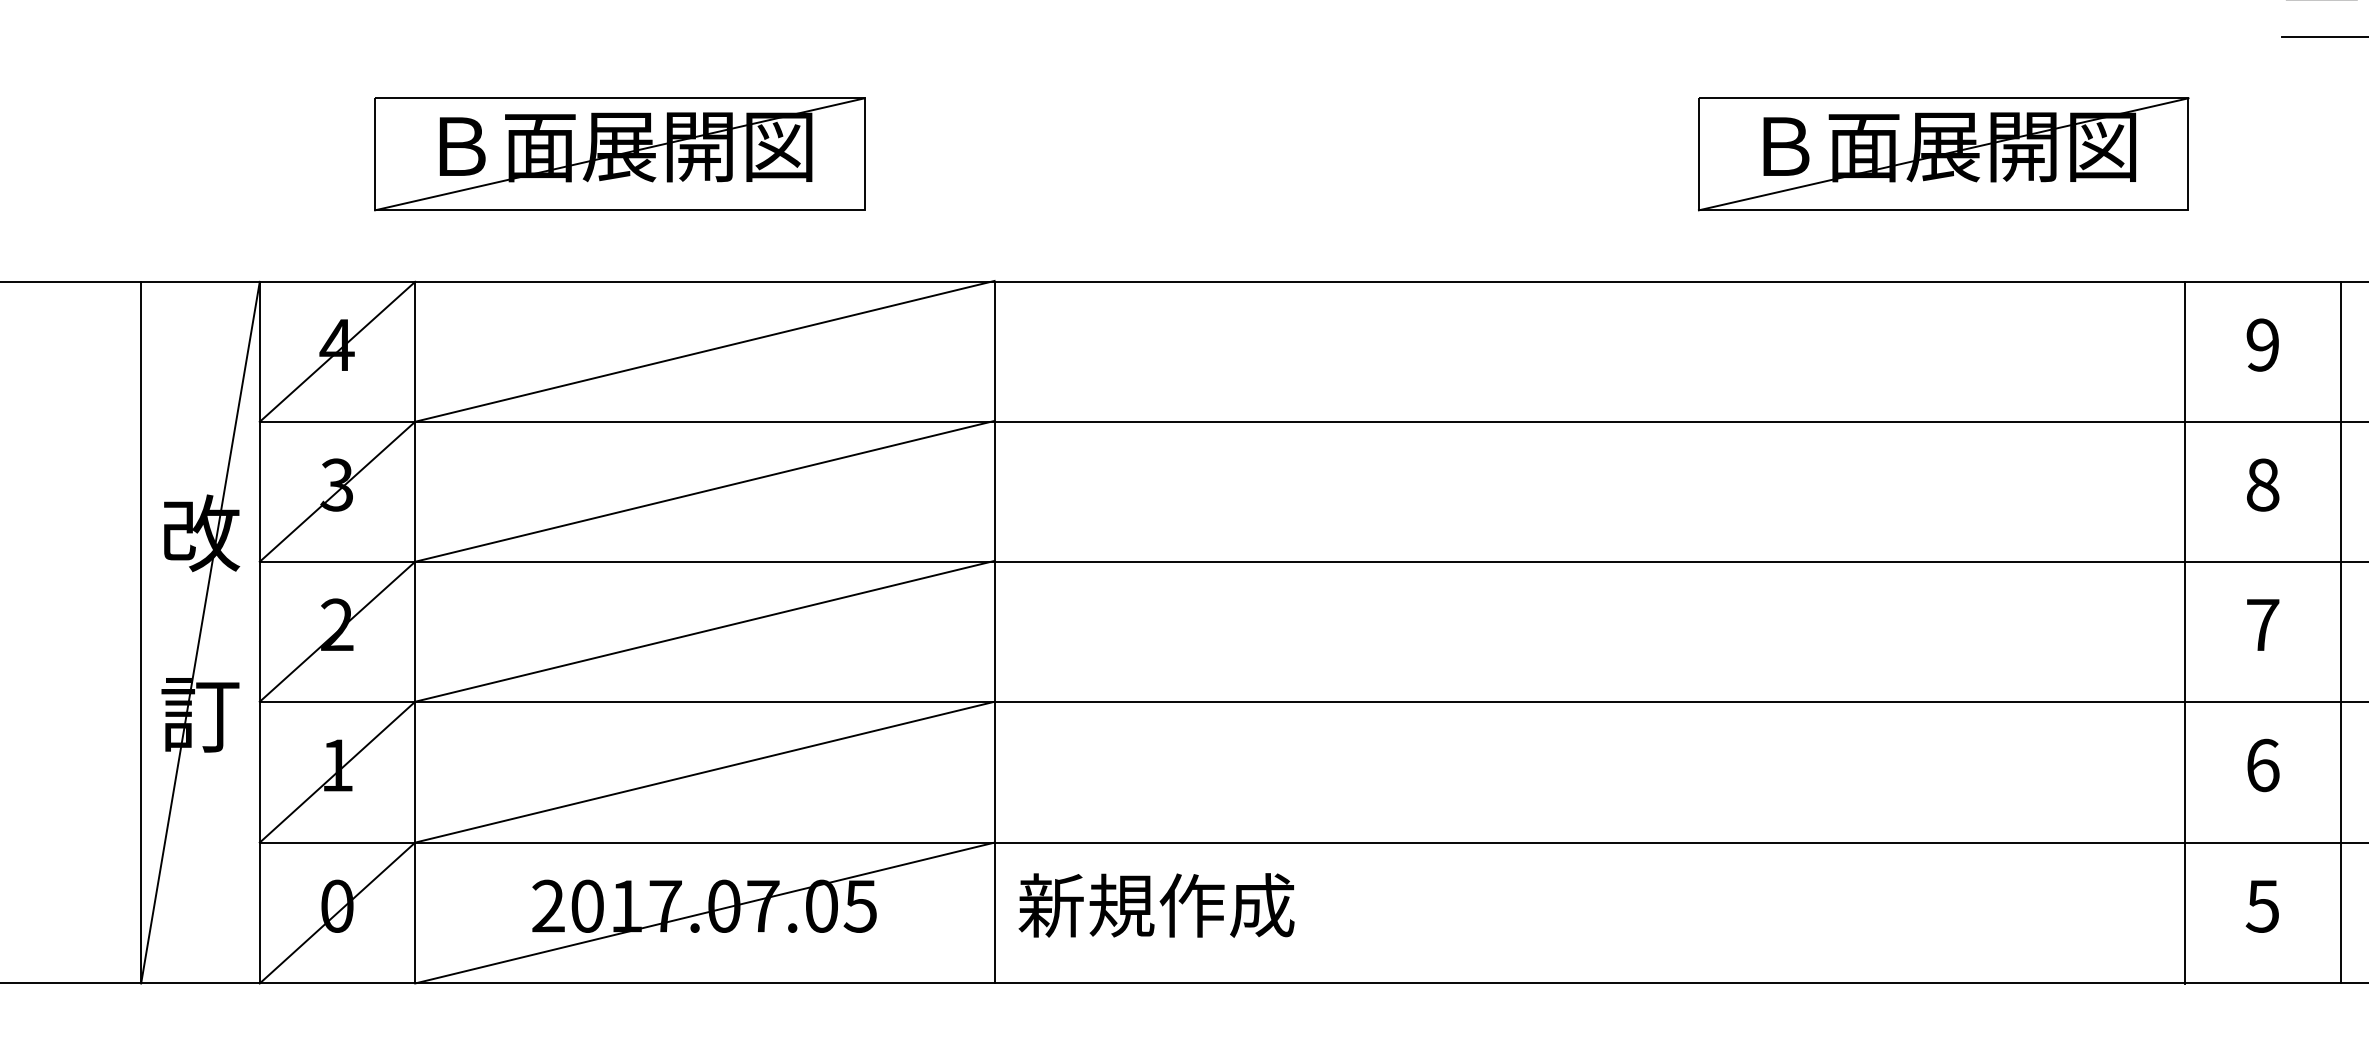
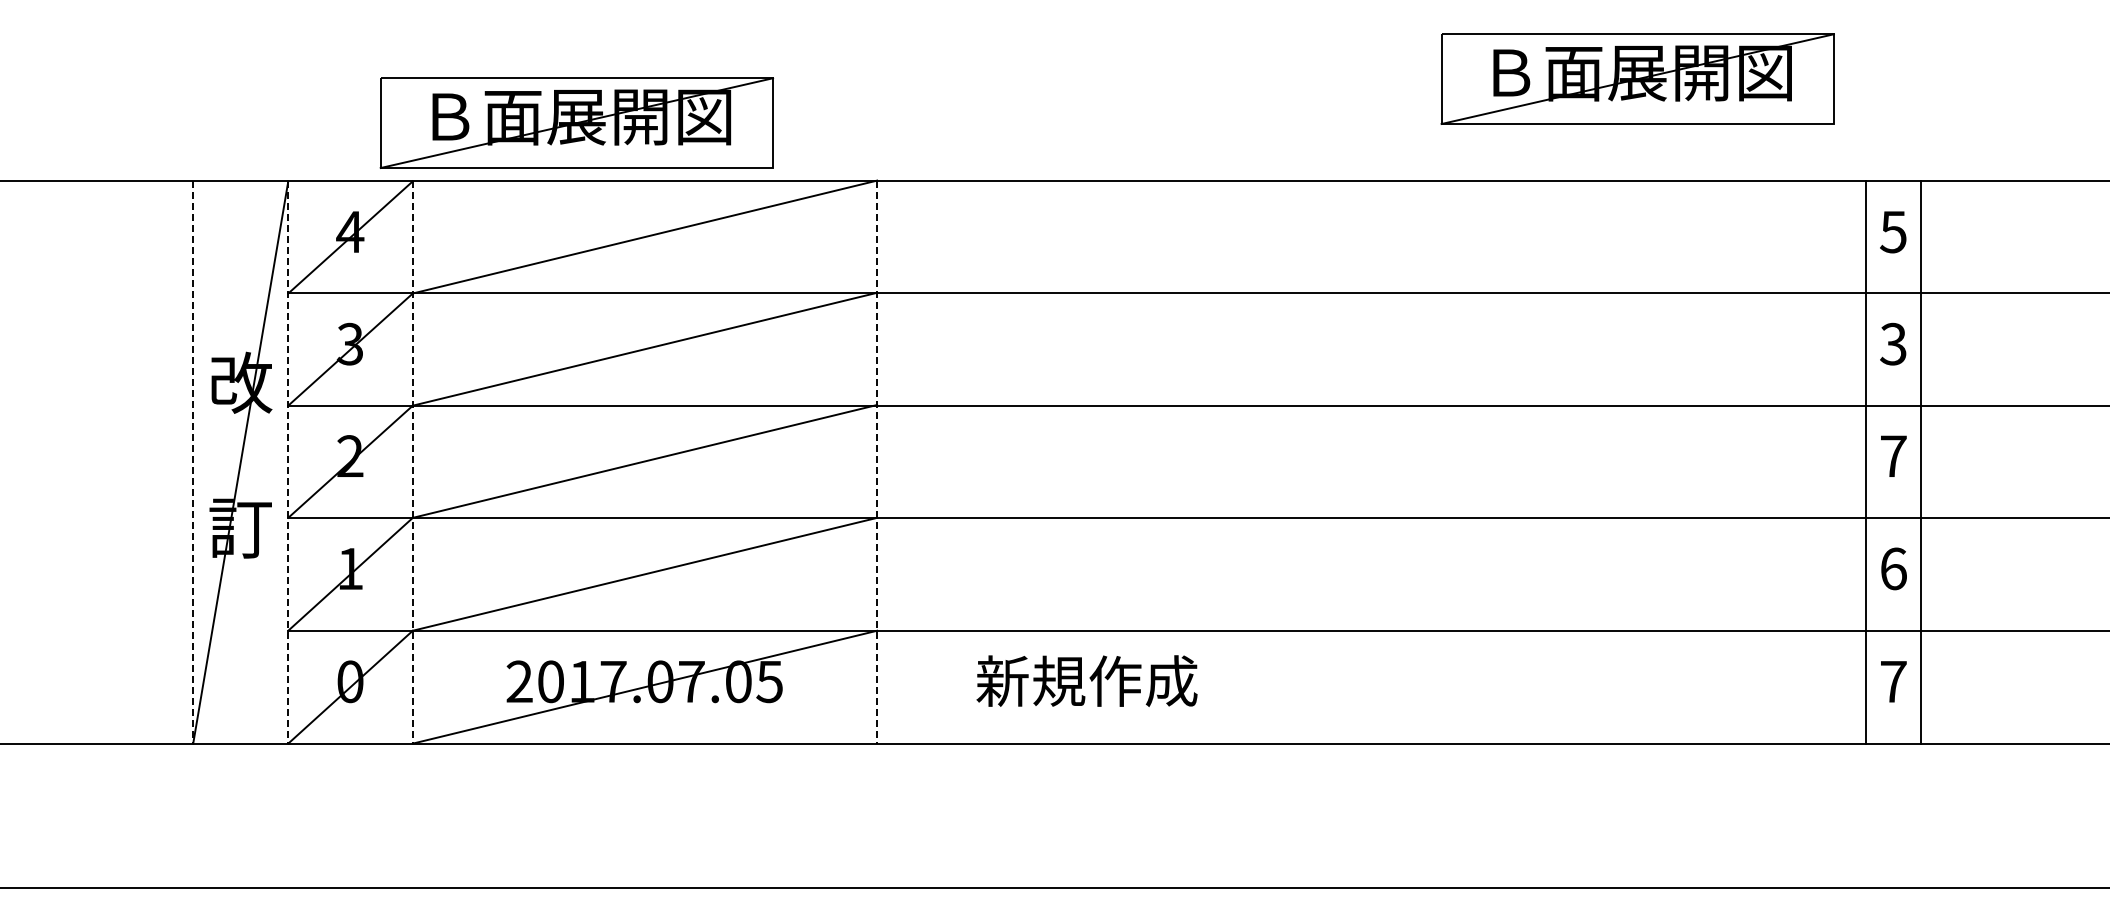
part: (619, 153) -> (576, 122), moved
text: (2262, 344) -> (1893, 231), 9 -> 5
text: (2262, 484) -> (1893, 343), 8 -> 3
line: (141, 632) -> (193, 462), solid -> dashed
line: (260, 632) -> (288, 462), solid -> dashed
line: (414, 632) -> (412, 462), solid -> dashed
line: (995, 632) -> (877, 462), solid -> dashed
line: (2185, 632) -> (1865, 462), moved
line: (2341, 632) -> (1921, 462), moved
text: (1155, 904) -> (1086, 680), moved
text: (2262, 907) -> (1893, 682), 5 -> 7

